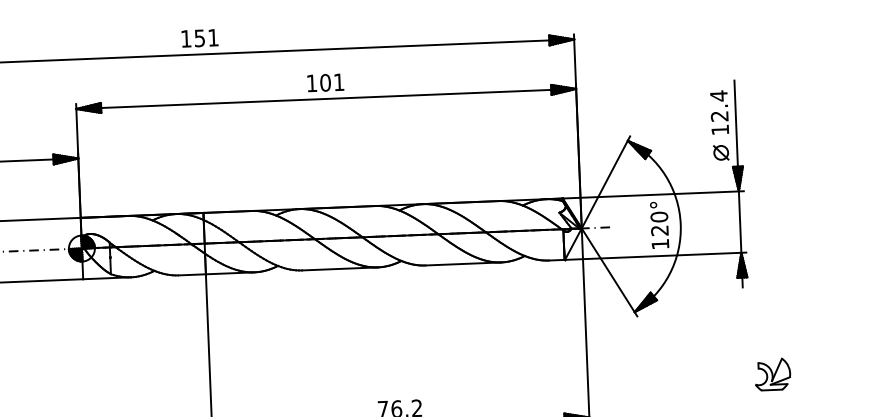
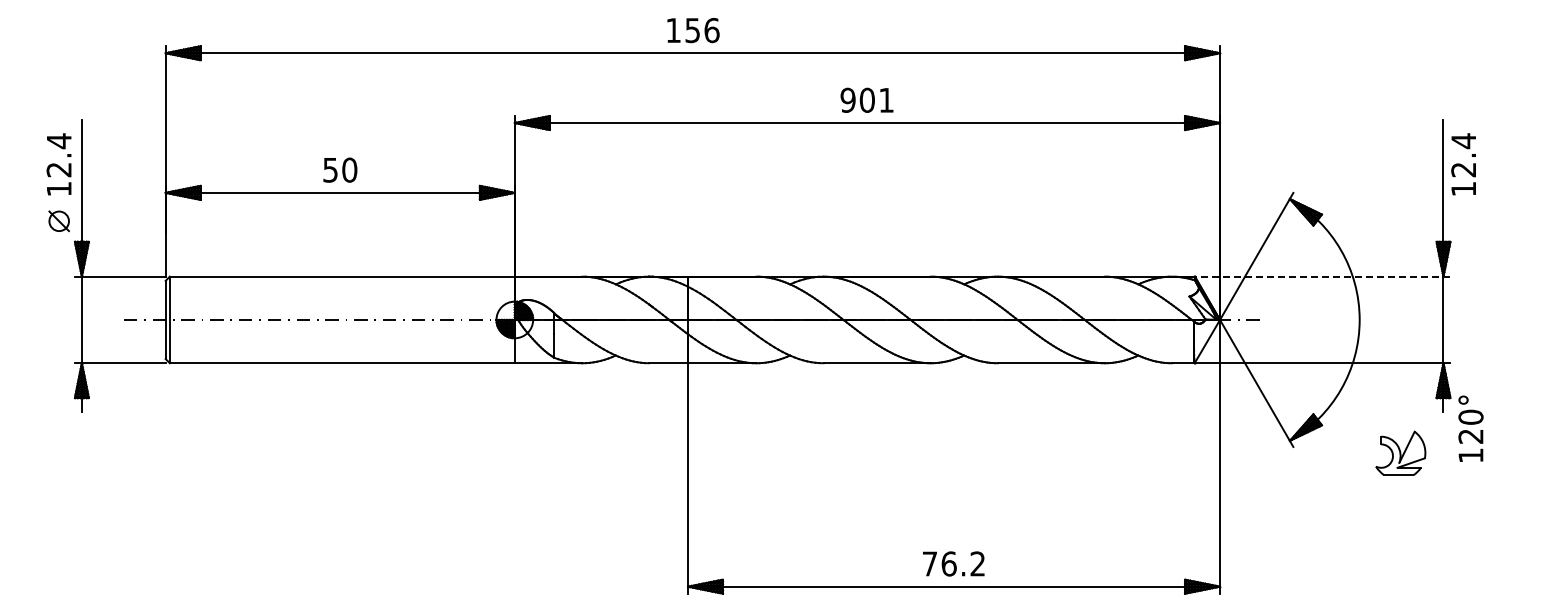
text: (213, 37) -> (711, 30), 151 -> 156
text: (311, 82) -> (847, 99), 101 -> 901
text: (719, 112) -> (1463, 164), moved
part: (721, 152) -> (1420, 221), removed
line: (653, 194) -> (1322, 276), solid -> dashed
text: (659, 225) -> (1470, 428), moved
part: (772, 373) -> (1400, 452), moved

